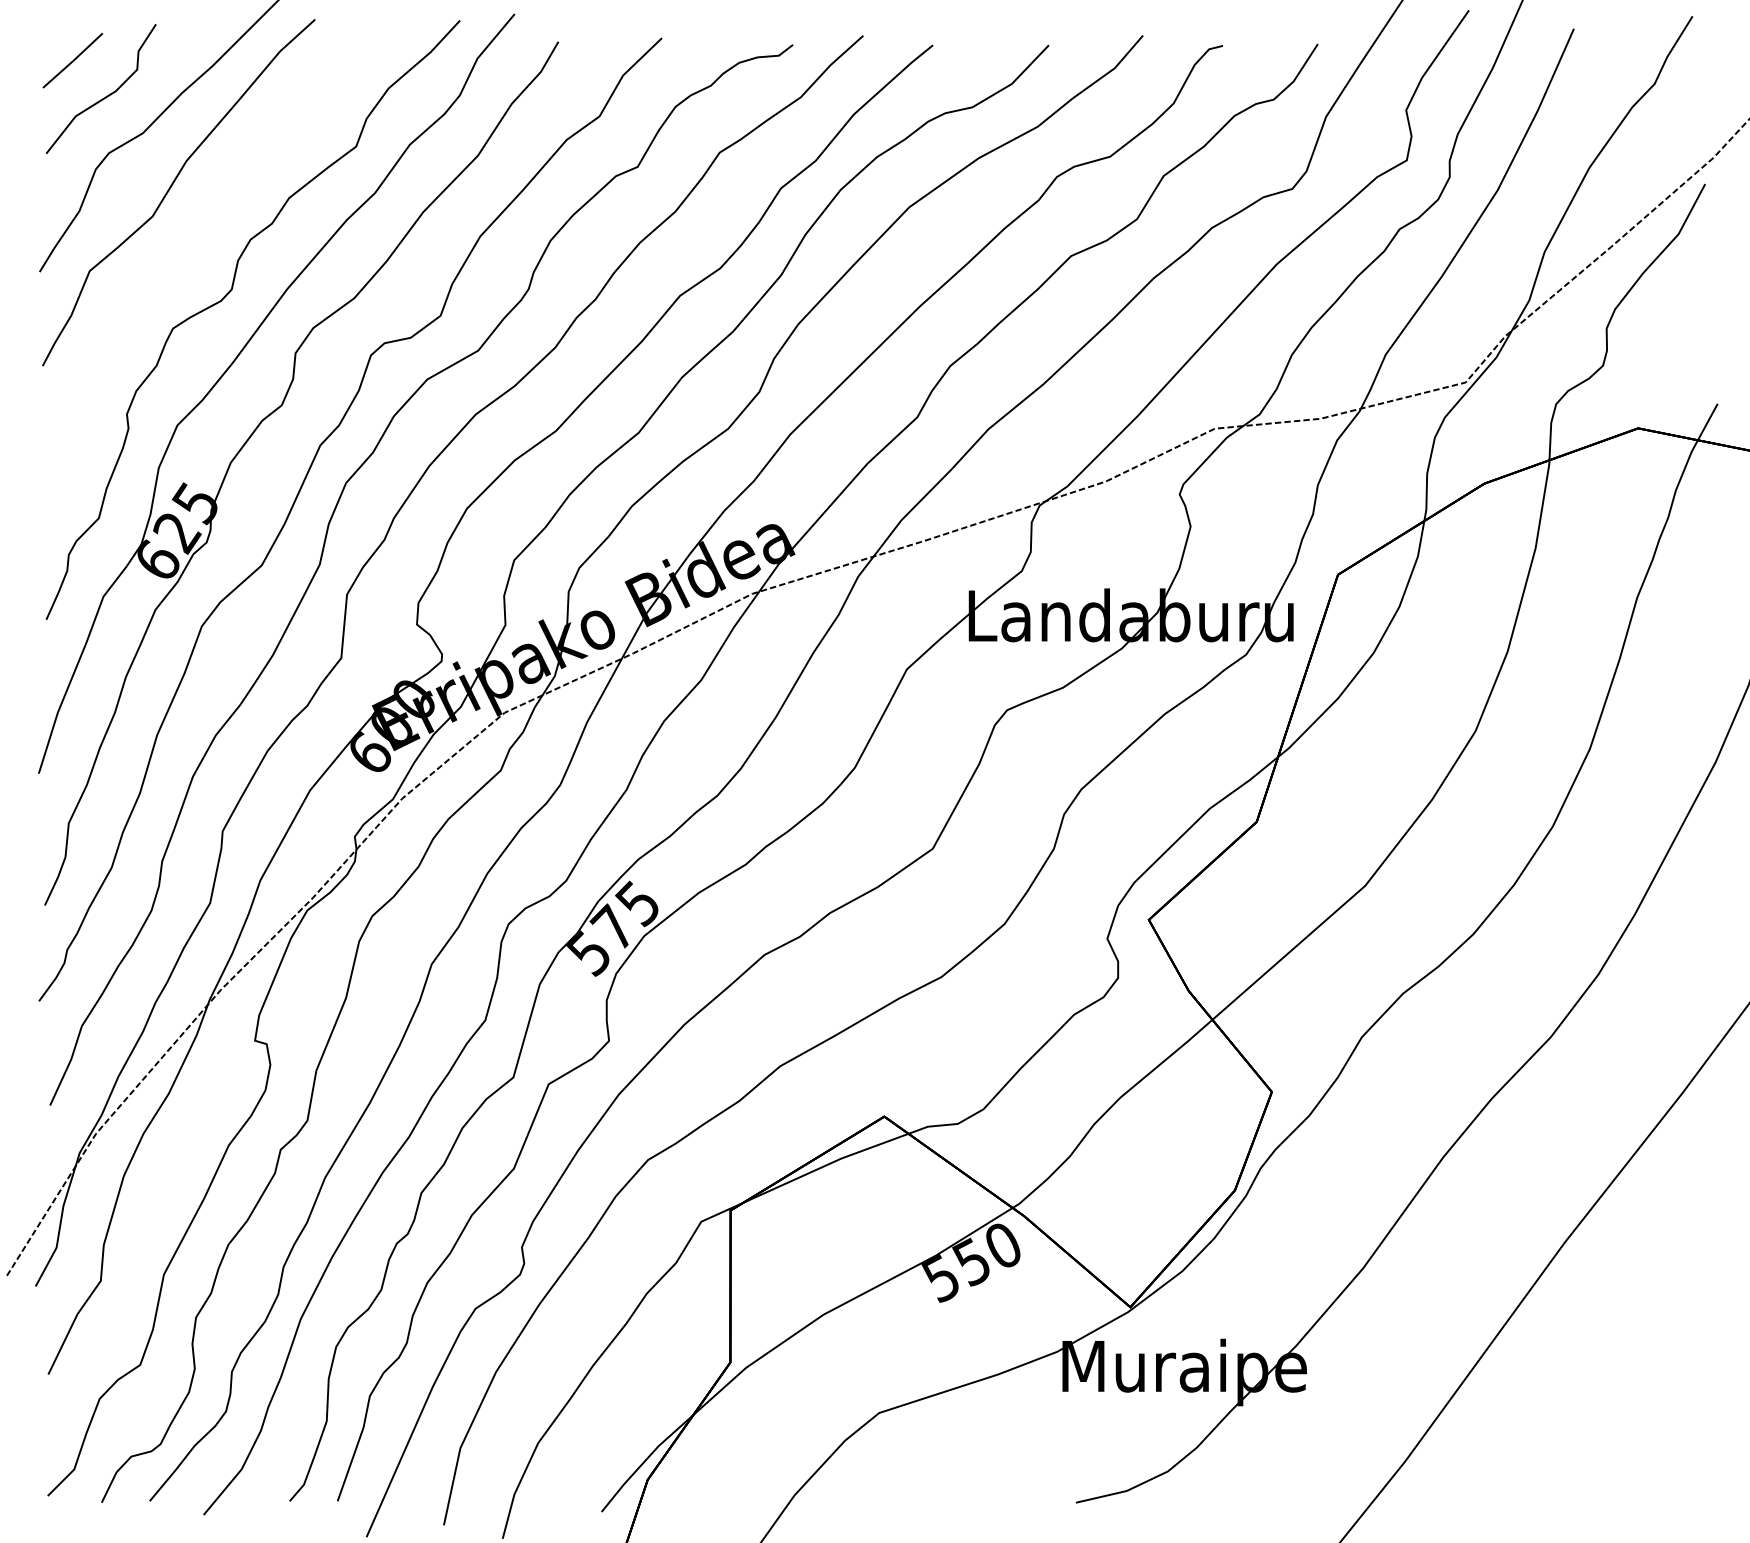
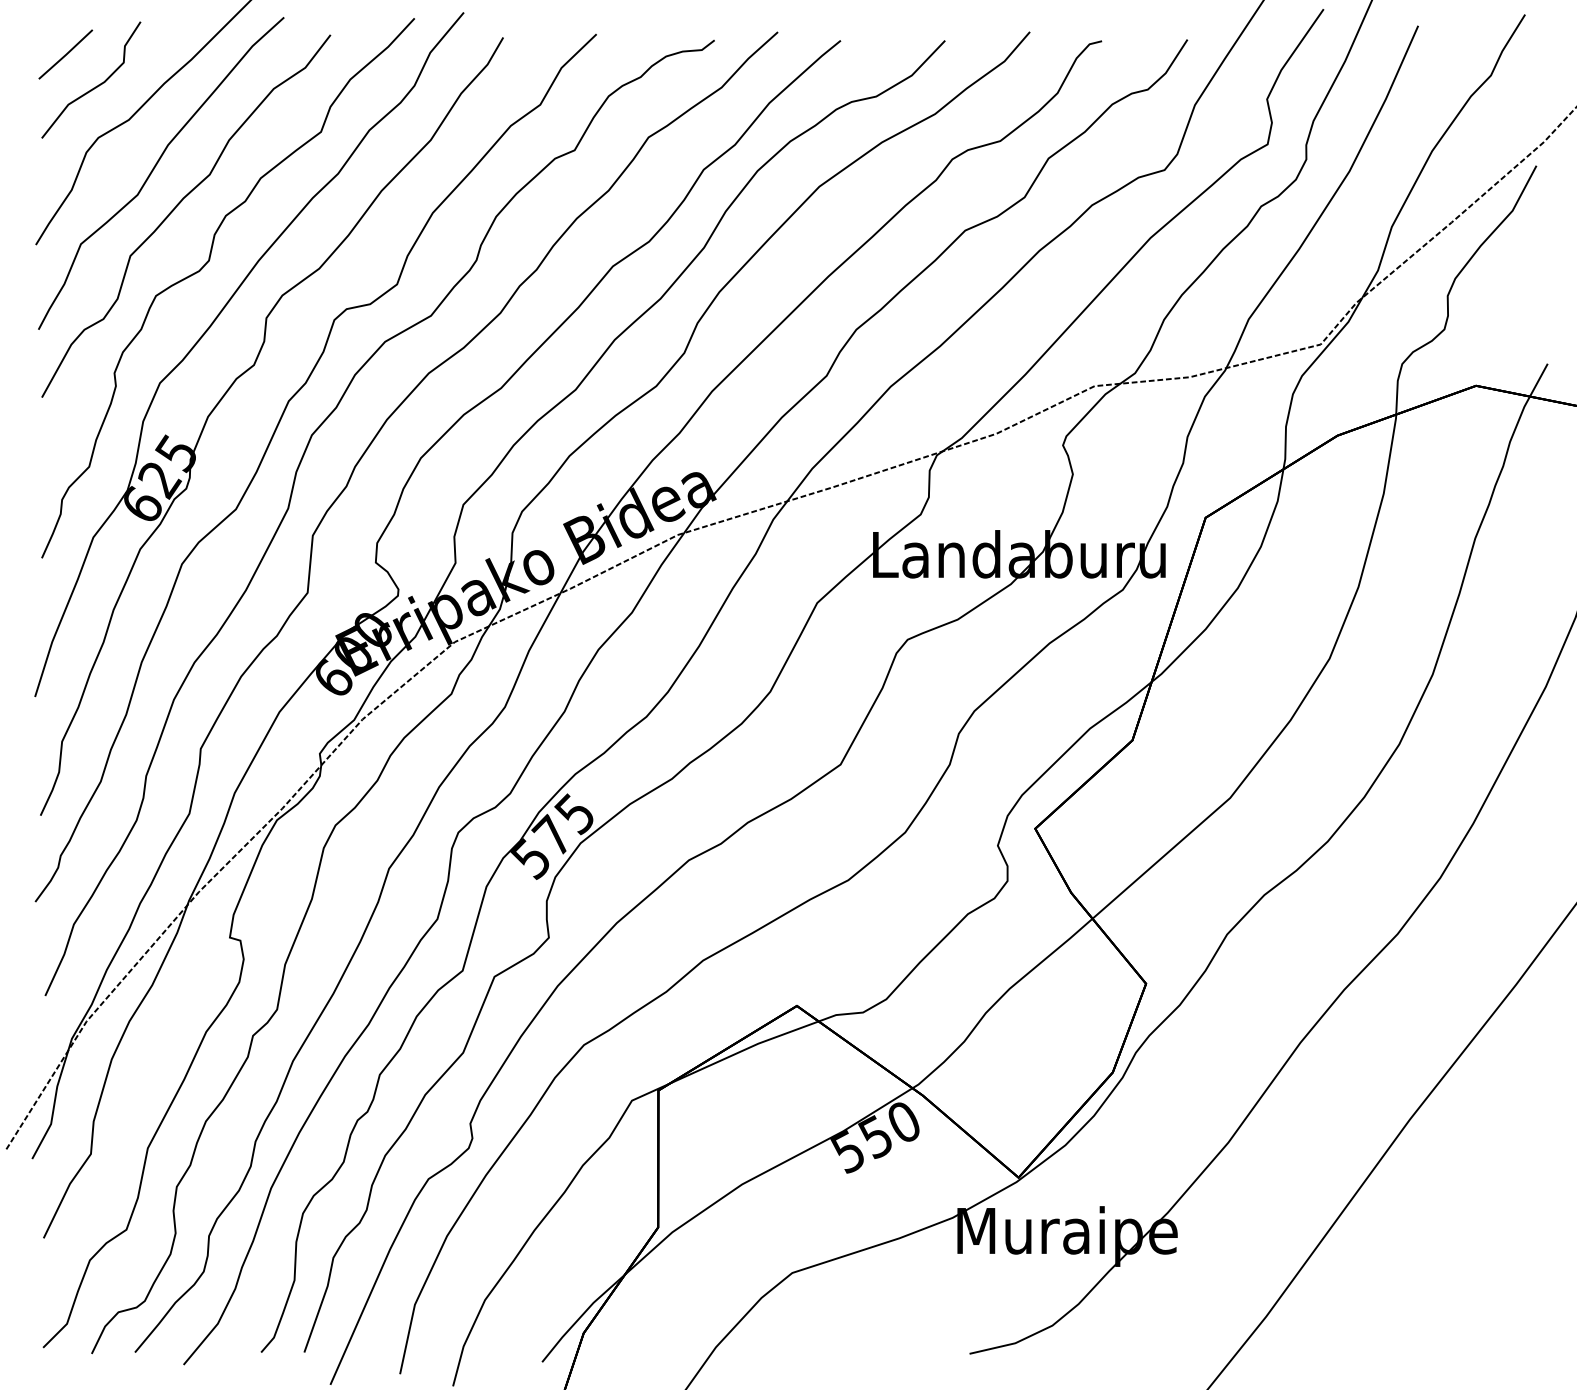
part: (194, 232) -> (175, 209), added

